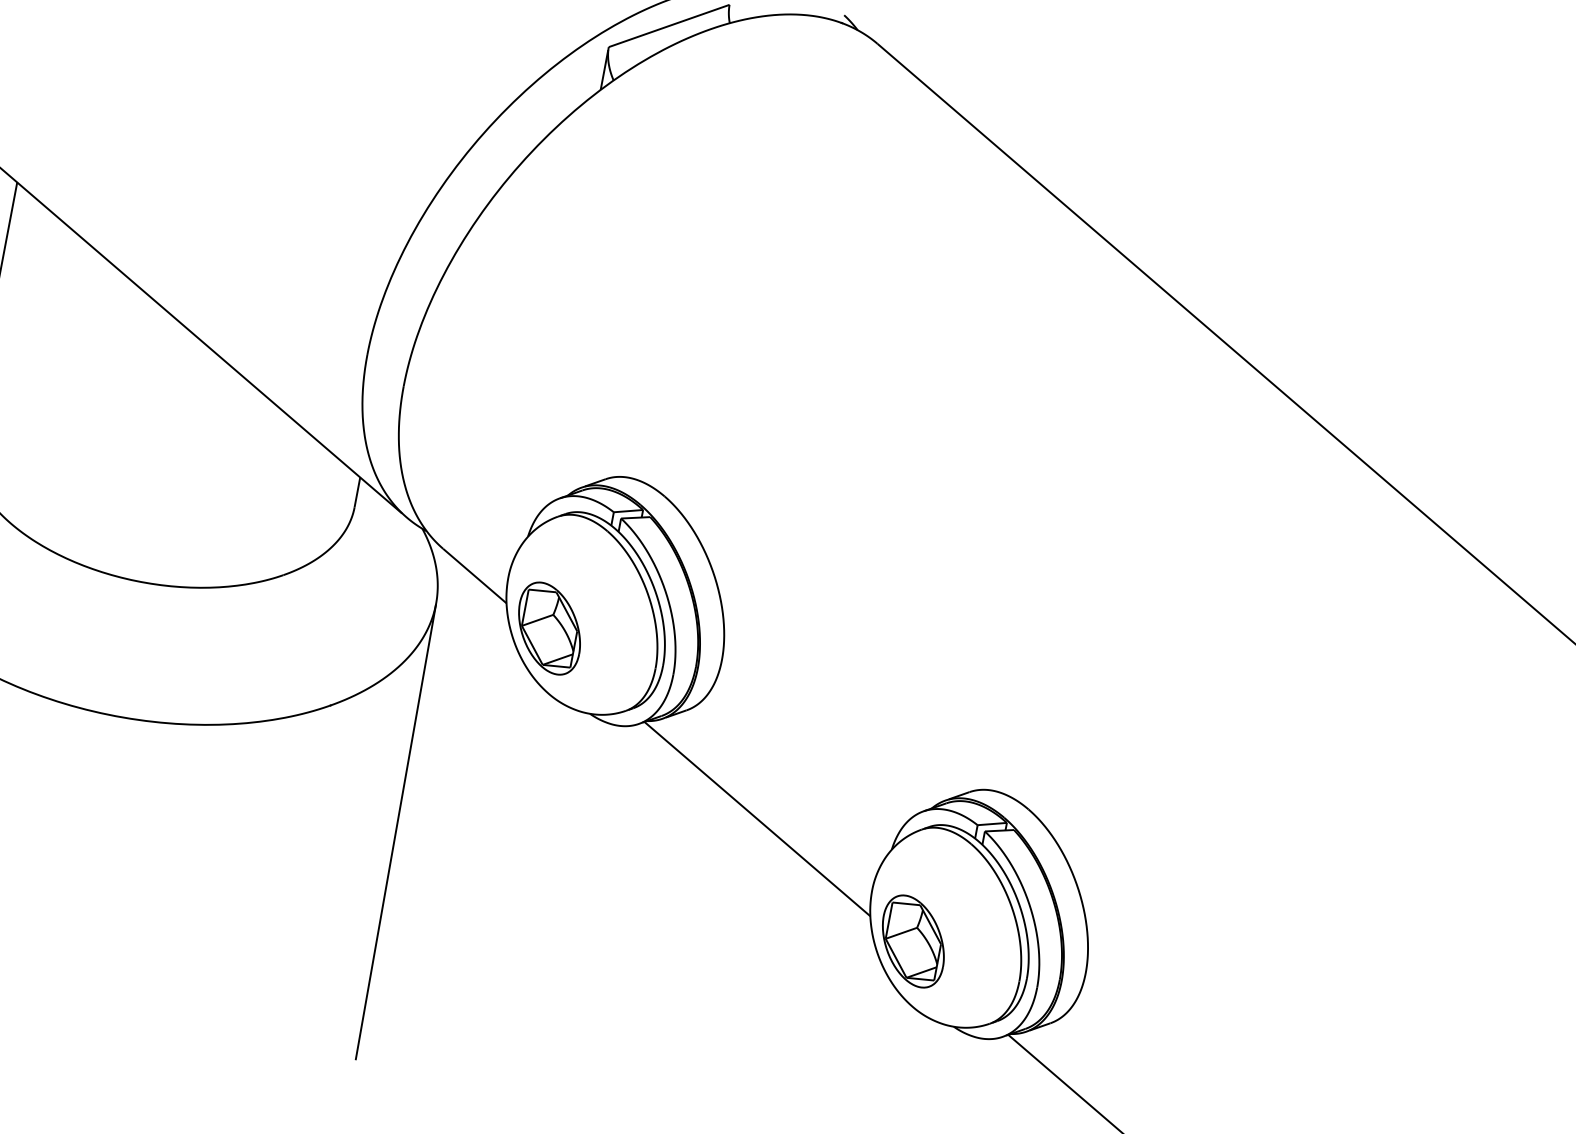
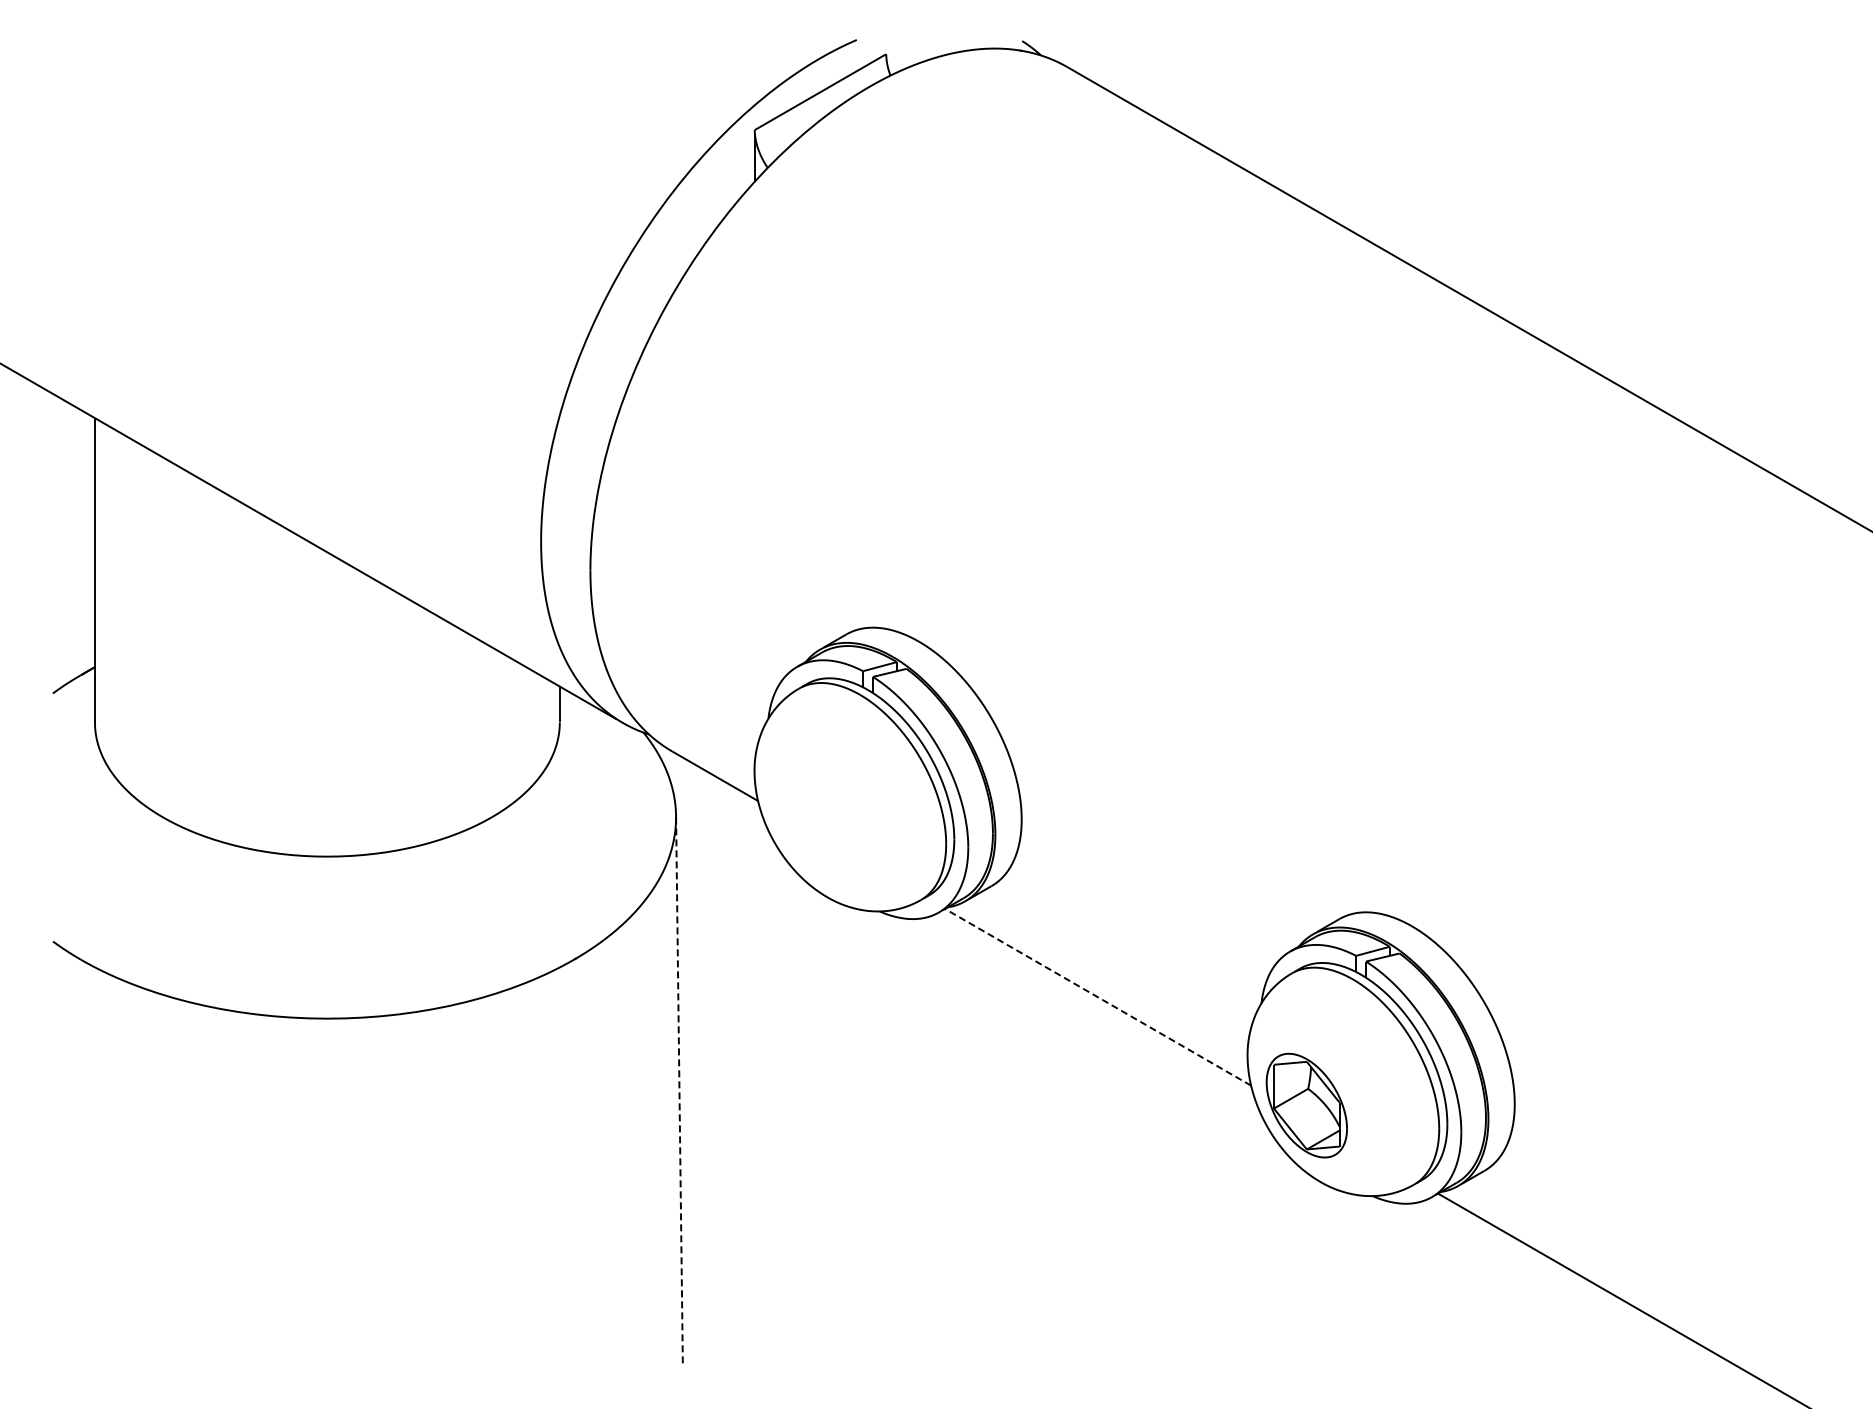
part: (549, 628) -> (813, 820), removed
line: (757, 819) -> (1098, 997), solid -> dashed
line: (395, 832) -> (679, 1092), solid -> dashed

